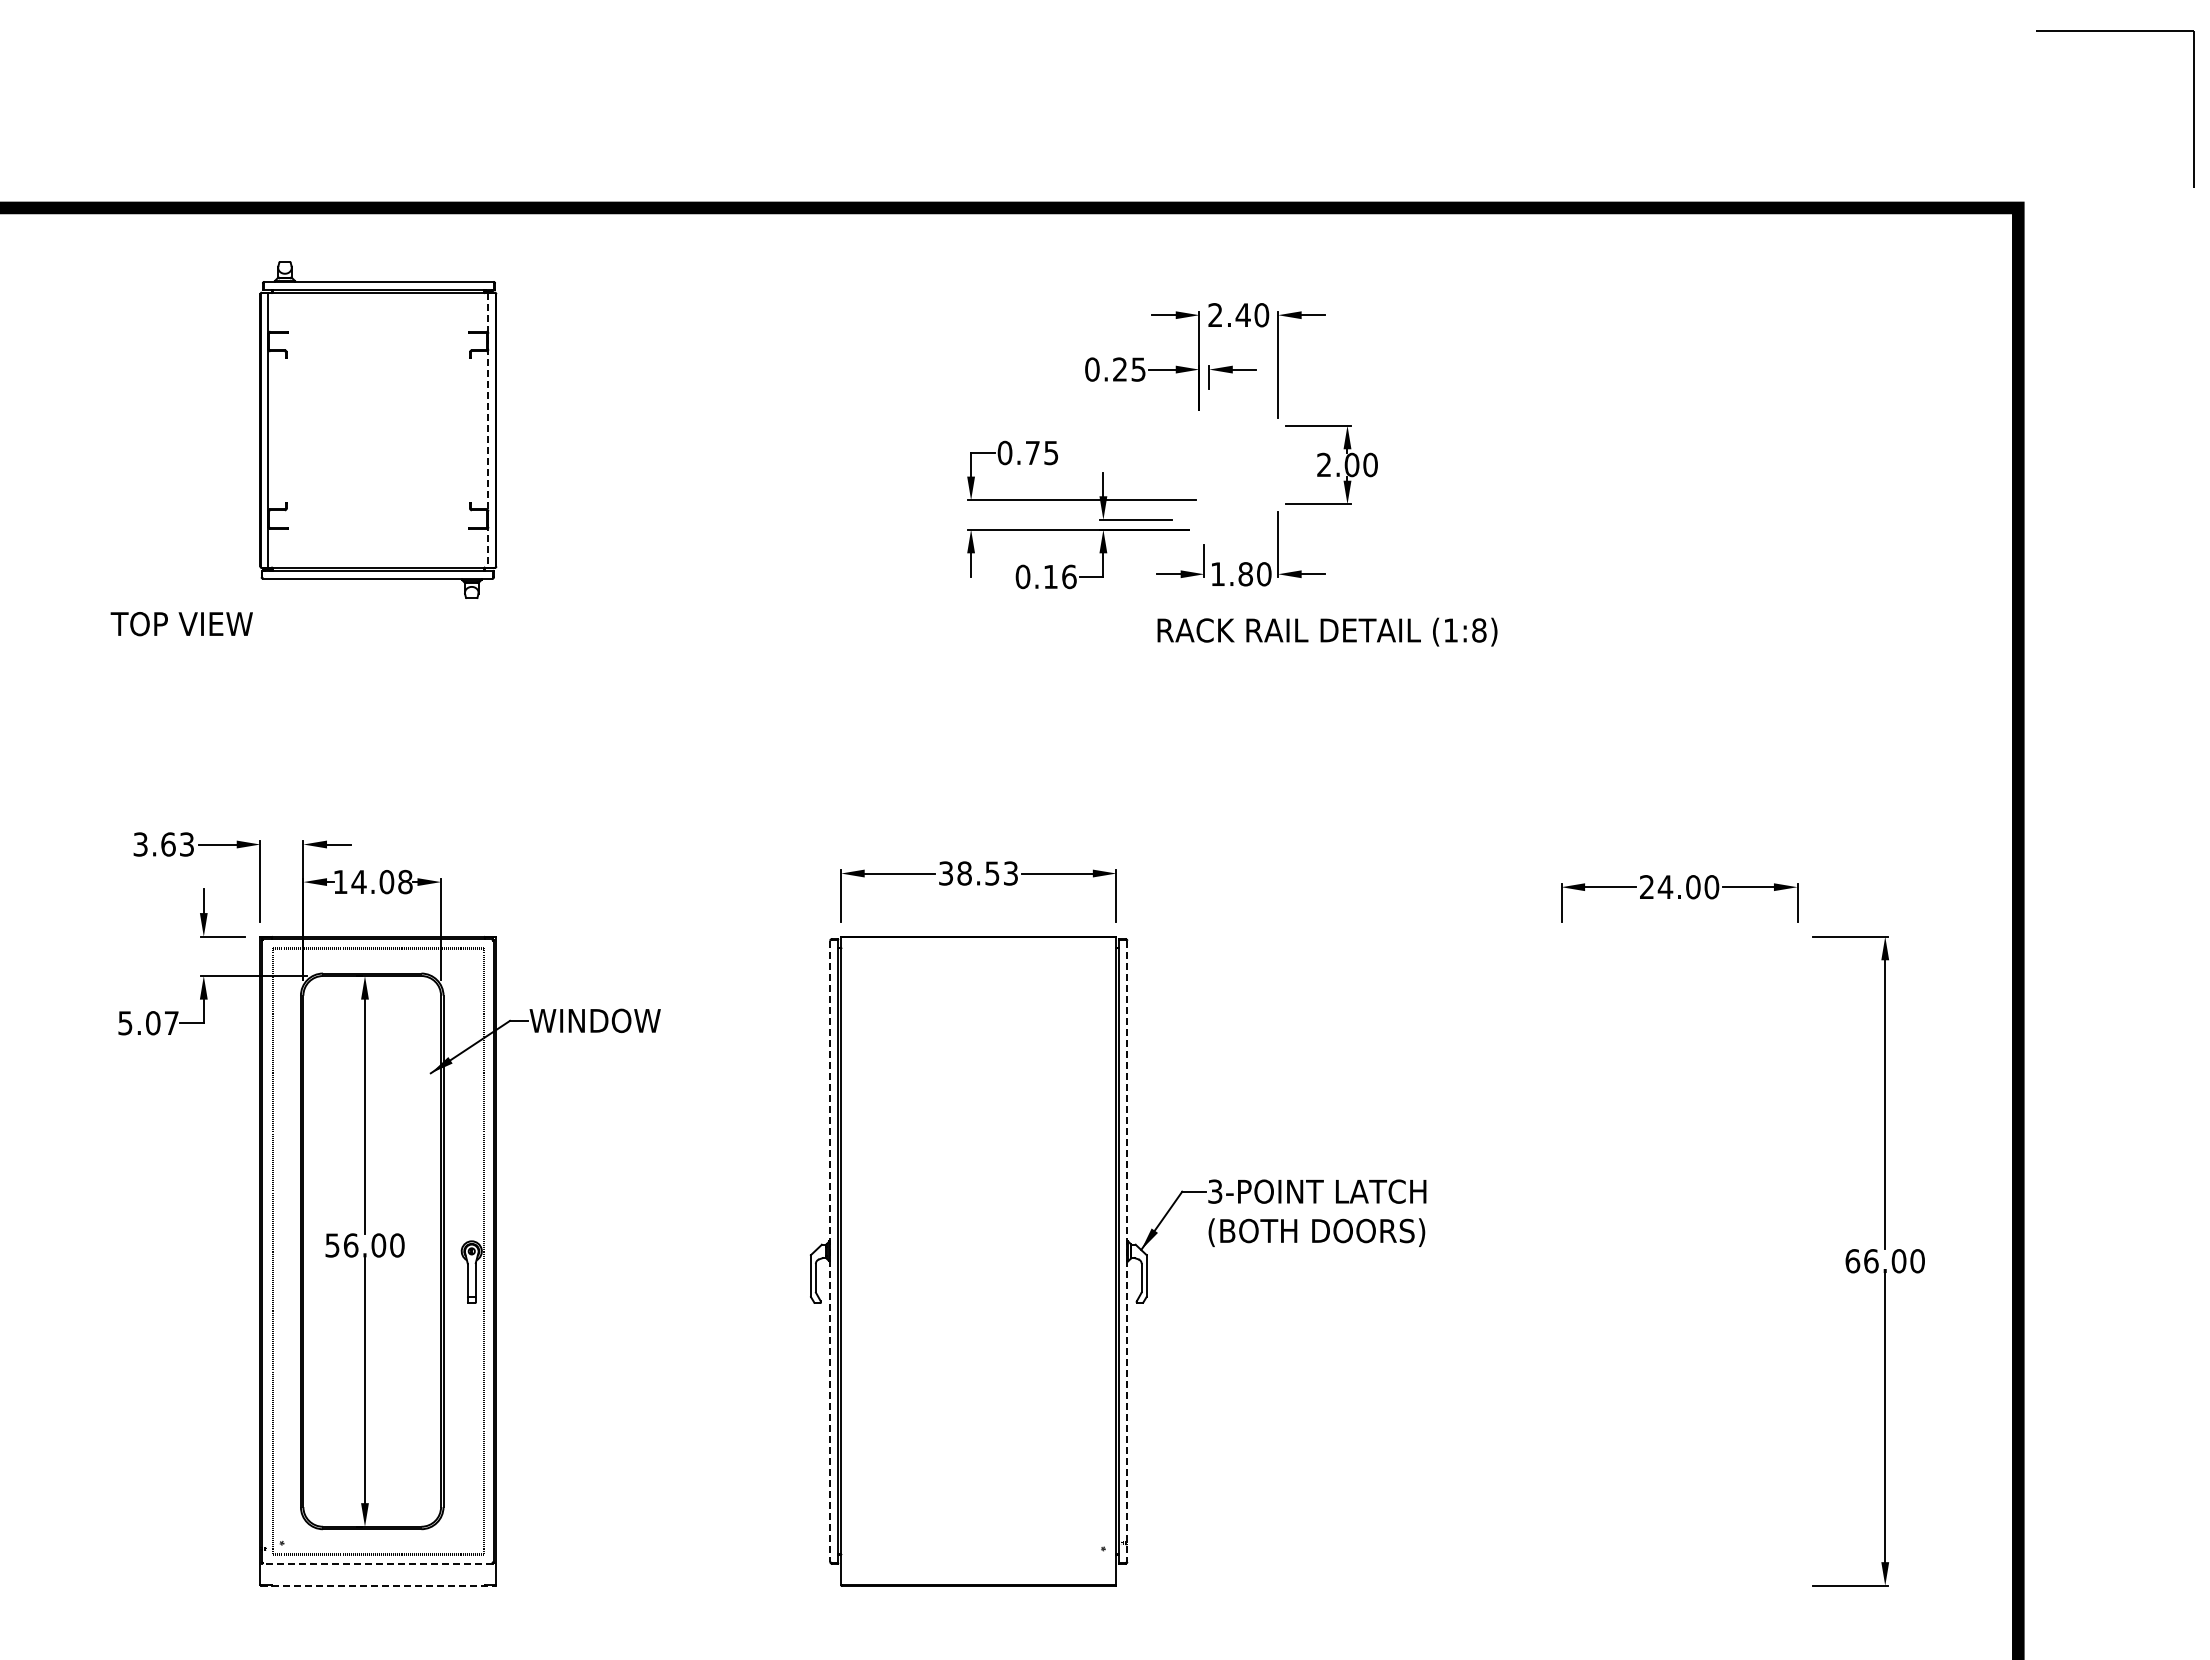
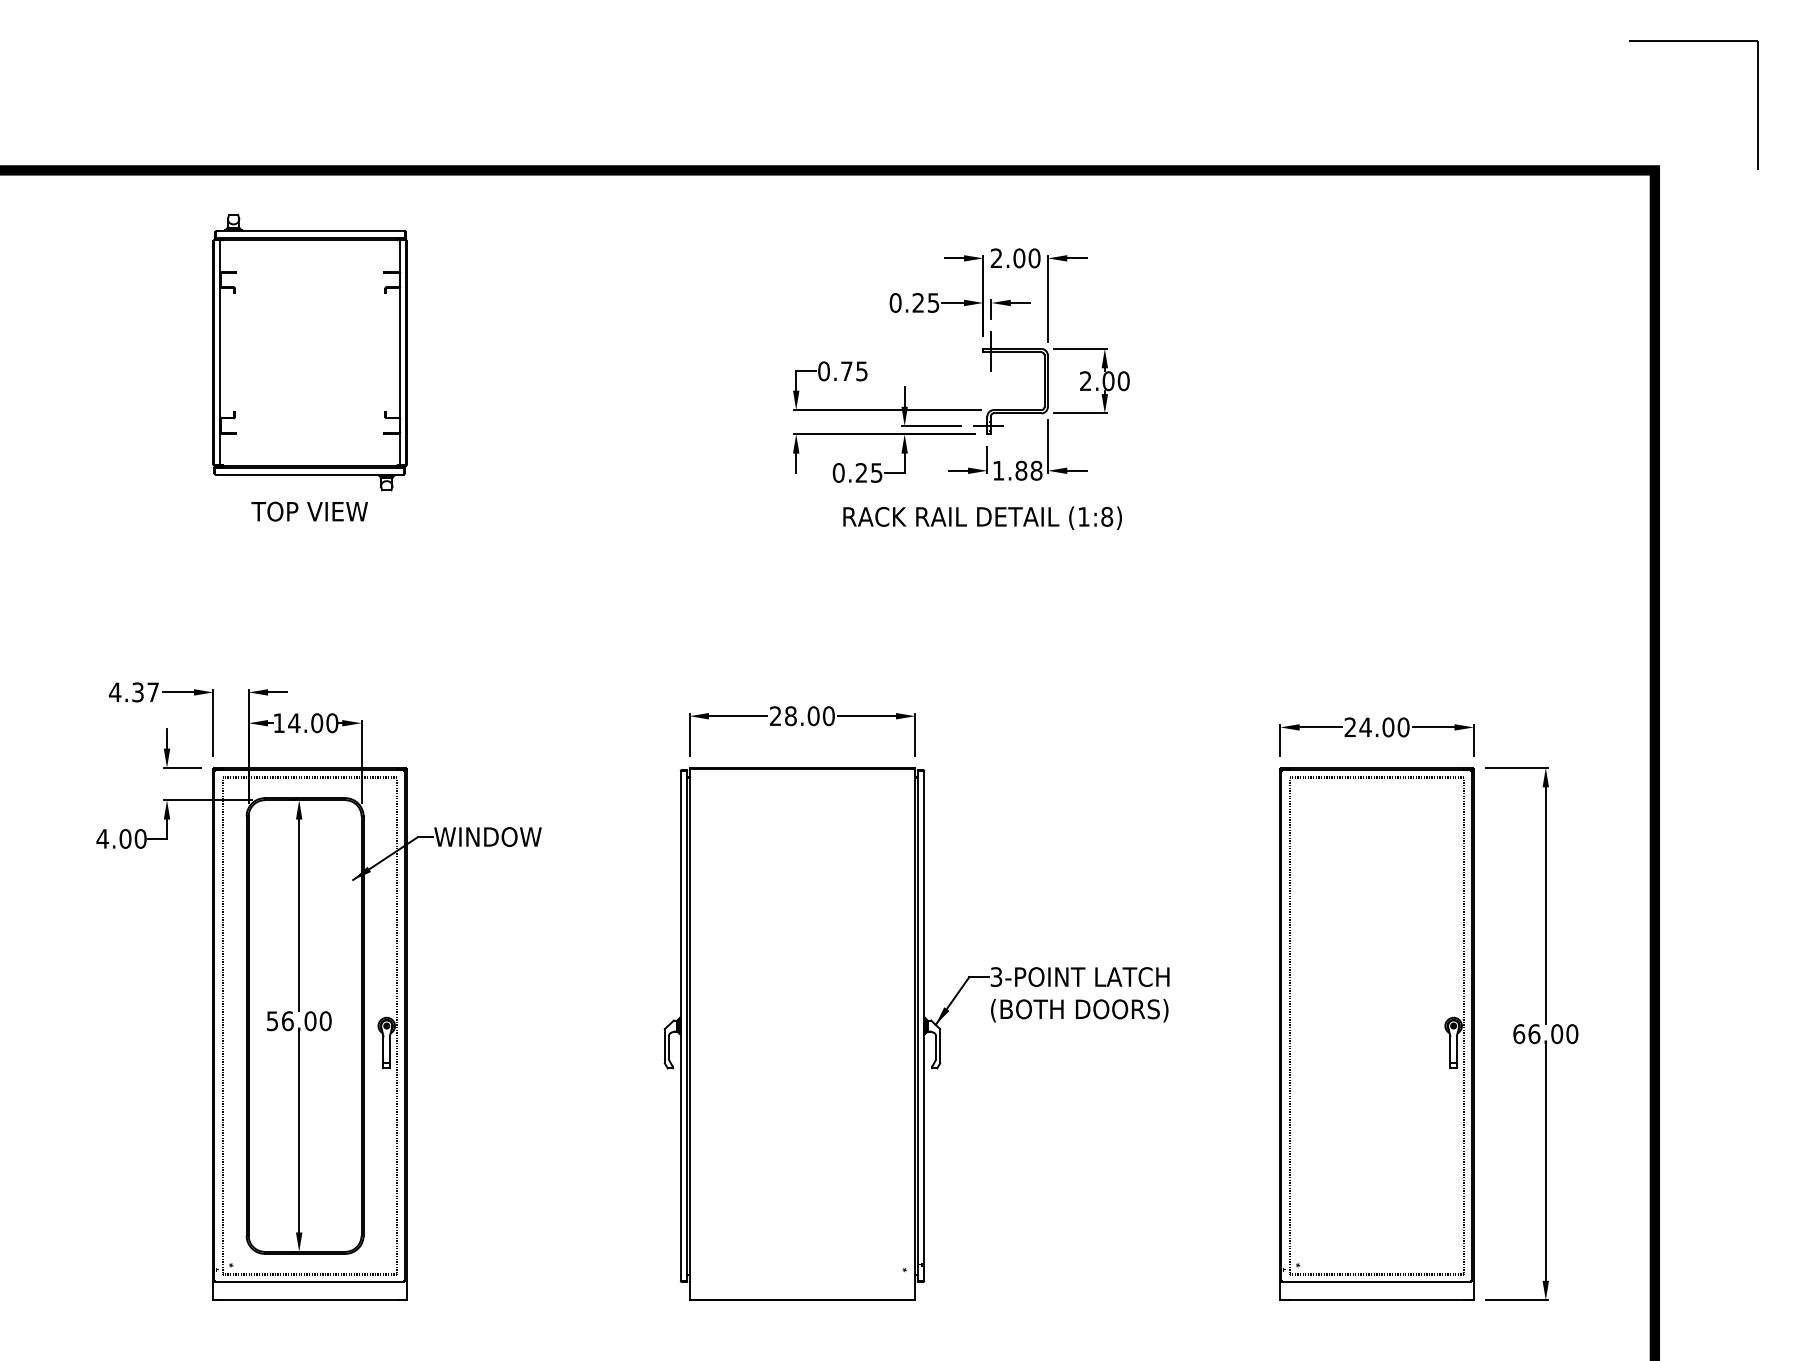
part: (2115, 31) -> (1693, 41), moved
text: (1242, 315) -> (1018, 258), 2.40 -> 2.00
line: (488, 430) -> (400, 352), dashed -> solid
part: (1209, 453) -> (991, 371), added
text: (1264, 574) -> (1036, 470), 1.80 -> 1.88
text: (1059, 576) -> (868, 472), 0.16 -> 0.25
text: (181, 624) -> (309, 511), moved
text: (1327, 631) -> (982, 517), moved
text: (162, 844) -> (133, 692), 3.63 -> 4.37
text: (978, 873) -> (802, 716), 38.53 -> 28.00
text: (405, 881) -> (332, 722), 14.08 -> 14.00
text: (147, 1023) -> (120, 839), 5.07 -> 4.00
line: (830, 1251) -> (680, 1026), dashed -> solid
line: (1127, 1251) -> (924, 1026), dashed -> solid
part: (1678, 1261) -> (1376, 1034), added
line: (377, 1563) -> (309, 1281), dashed -> solid
line: (378, 1585) -> (310, 1300), dashed -> solid

